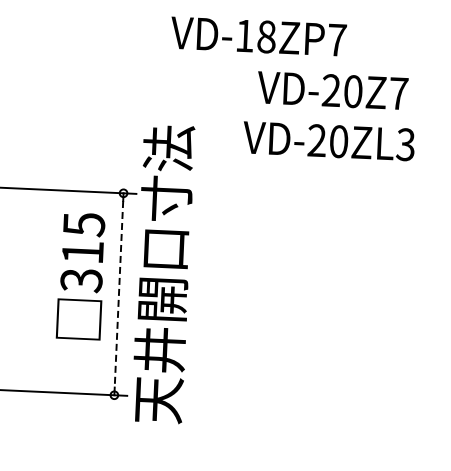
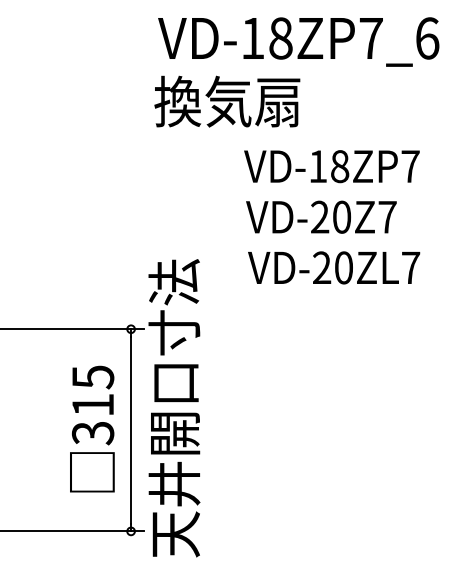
text: (258, 36) -> (331, 166), moved
text: (332, 89) -> (321, 216), moved
text: (405, 144) -> (410, 267), VD-20ZL3 -> VD-20ZL7
text: (81, 275) -> (92, 428), moved
line: (119, 294) -> (131, 430), dashed -> solid

